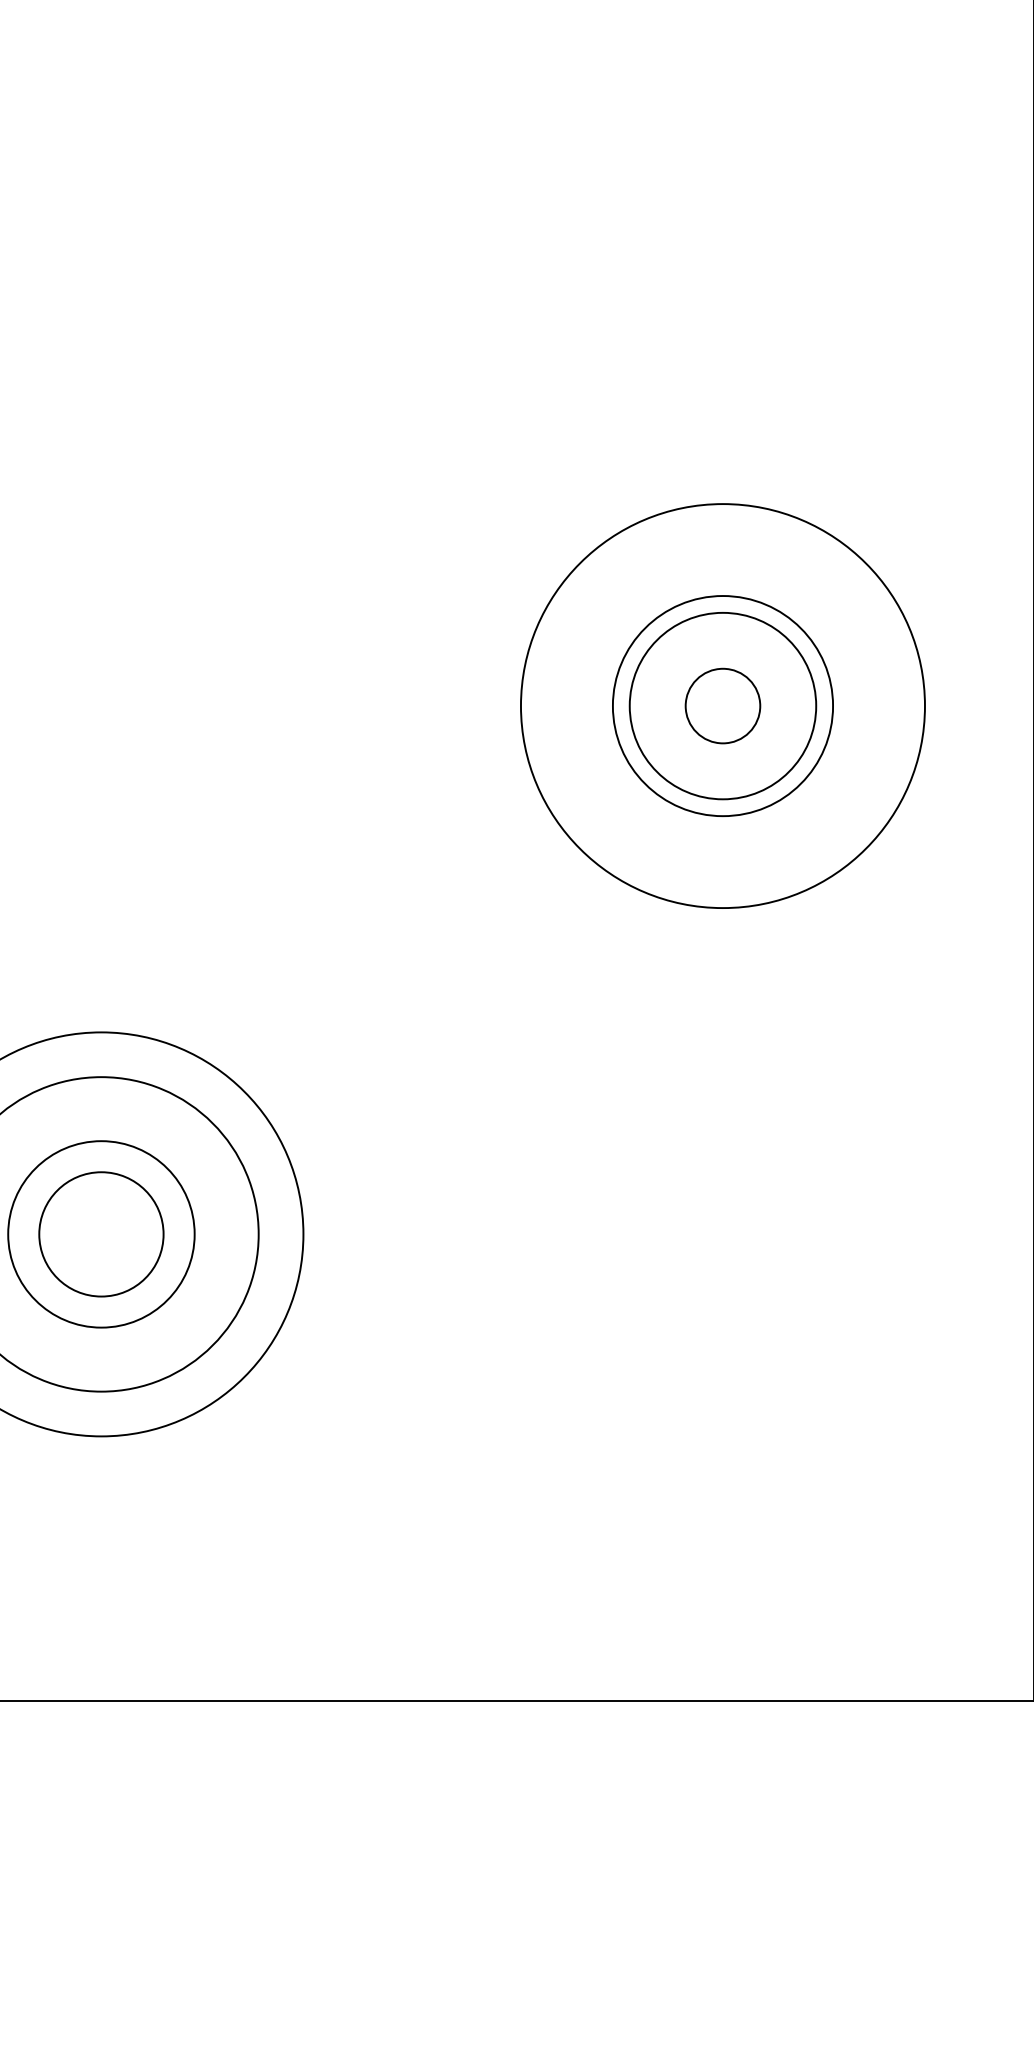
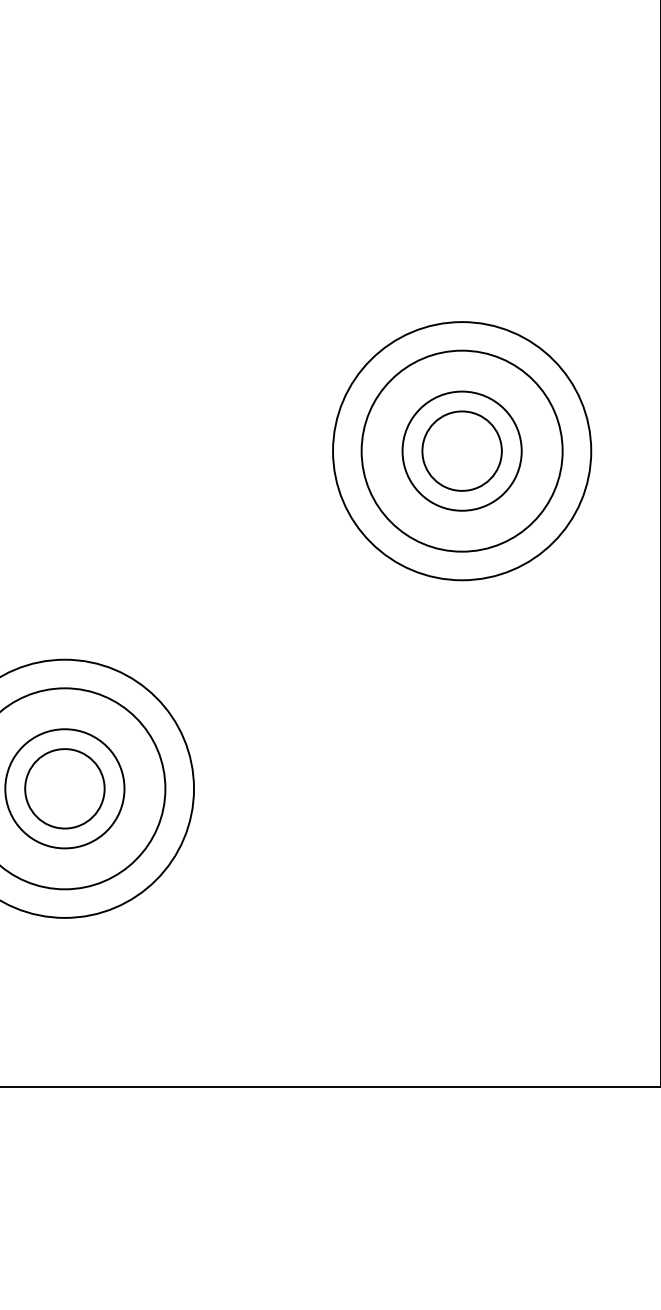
circle: (721, 705) -> (461, 450), size x1.43
circle: (721, 705) -> (461, 450), size x1.67

